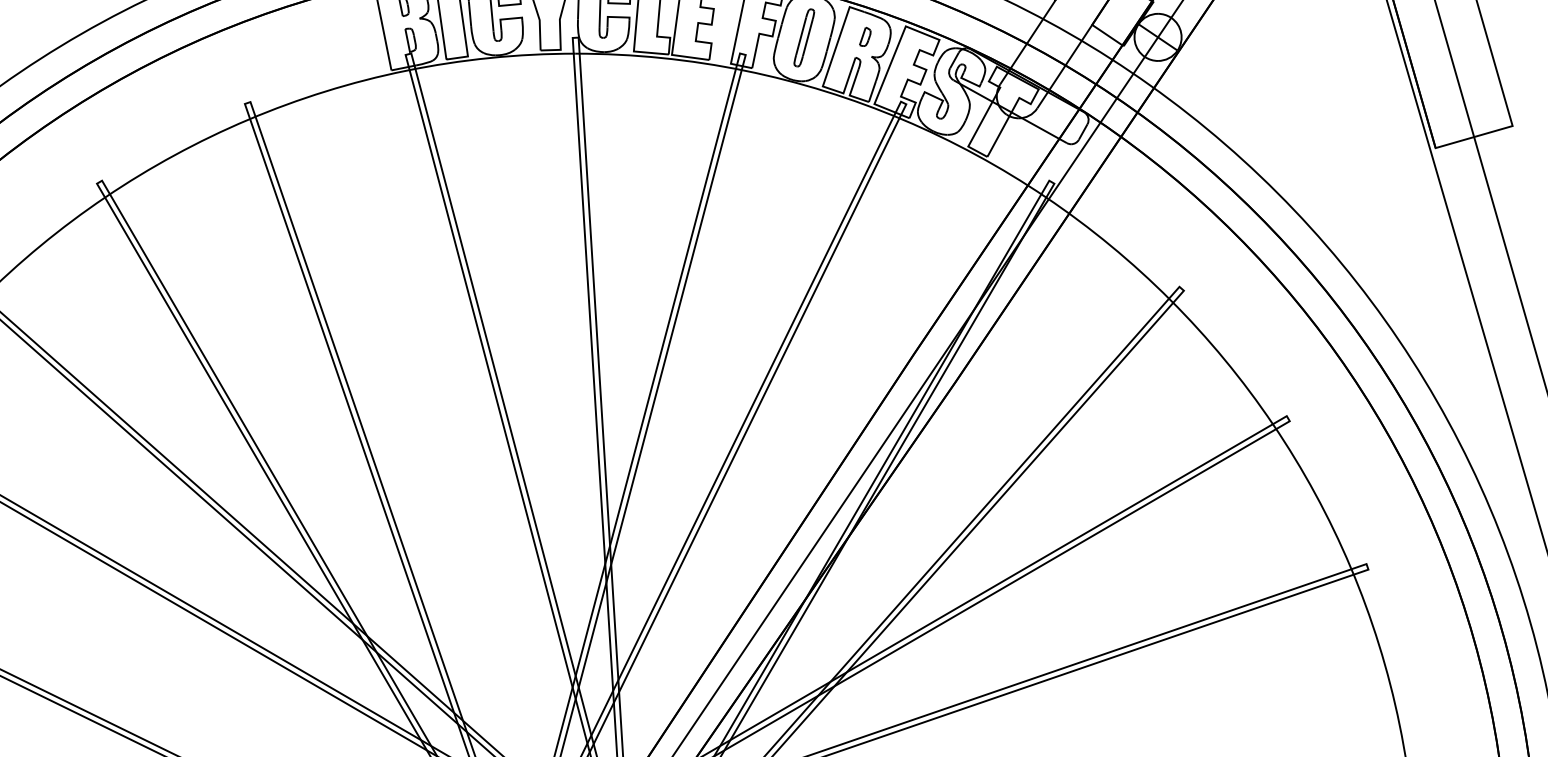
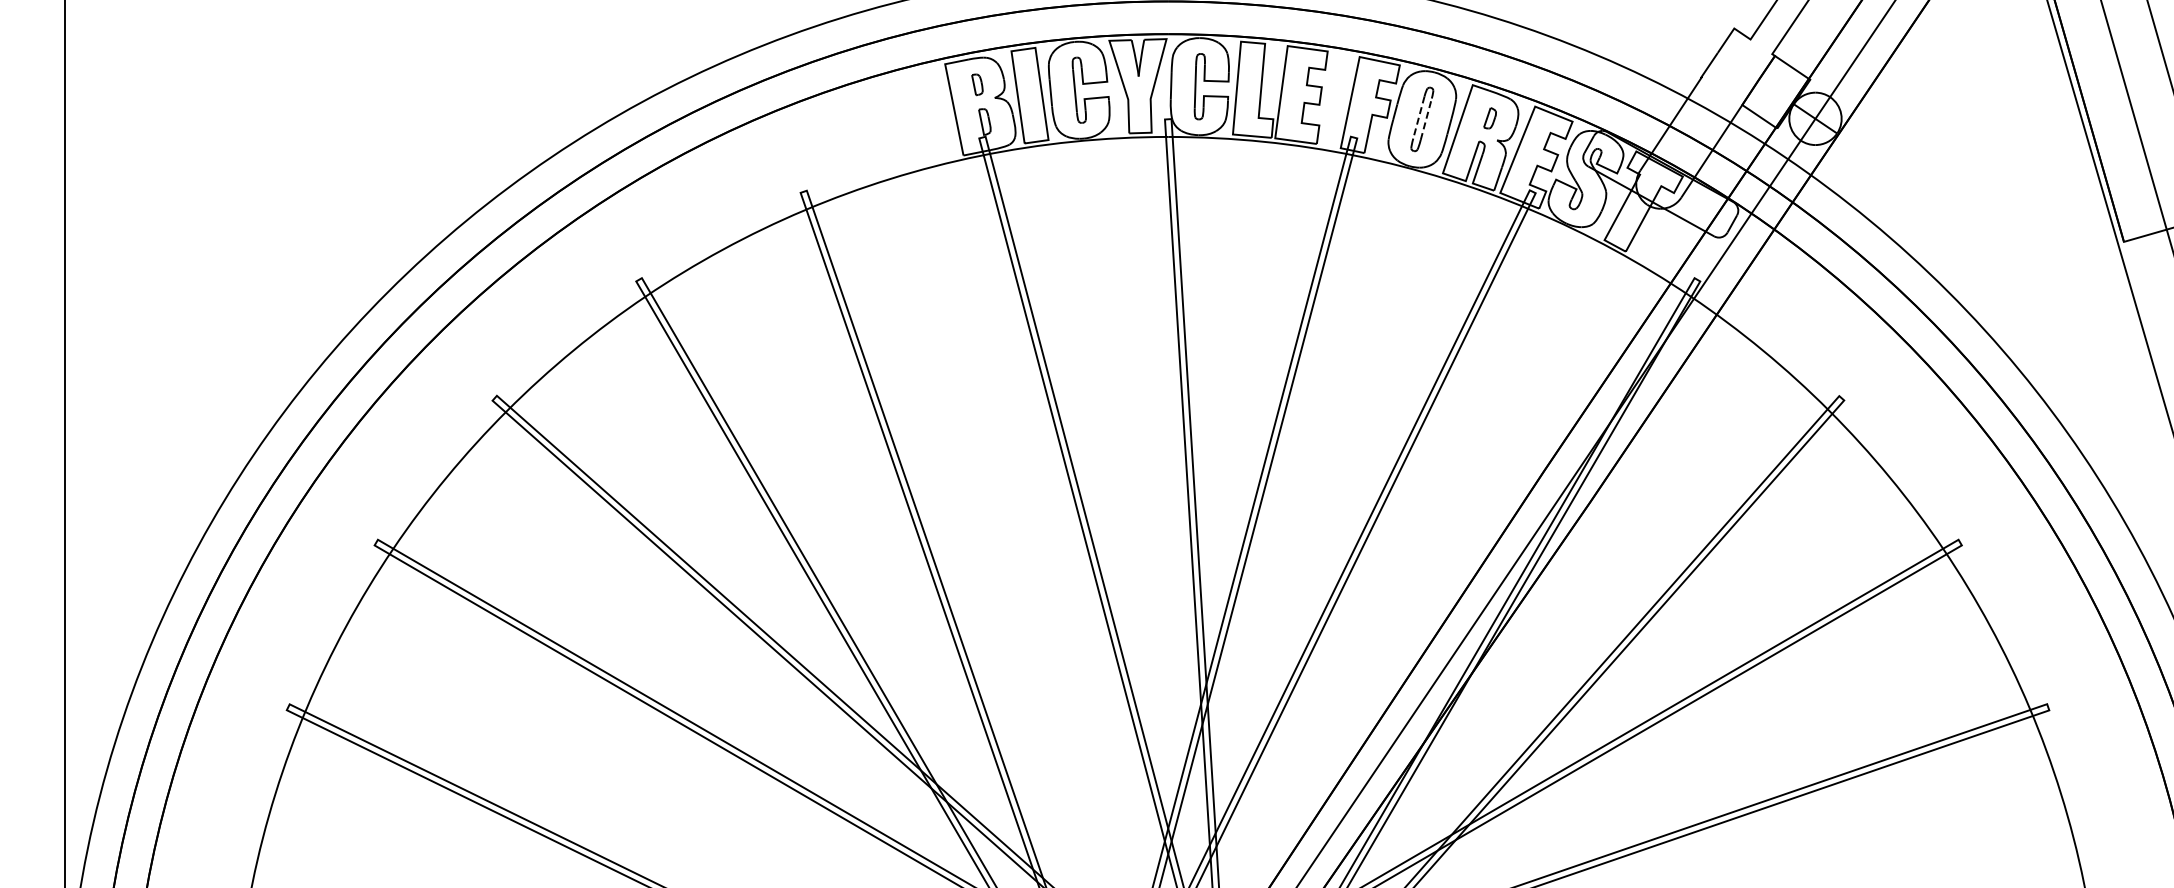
line: (800, 36) -> (1418, 117), solid -> dashed
line: (808, 37) -> (1426, 118), solid -> dashed

